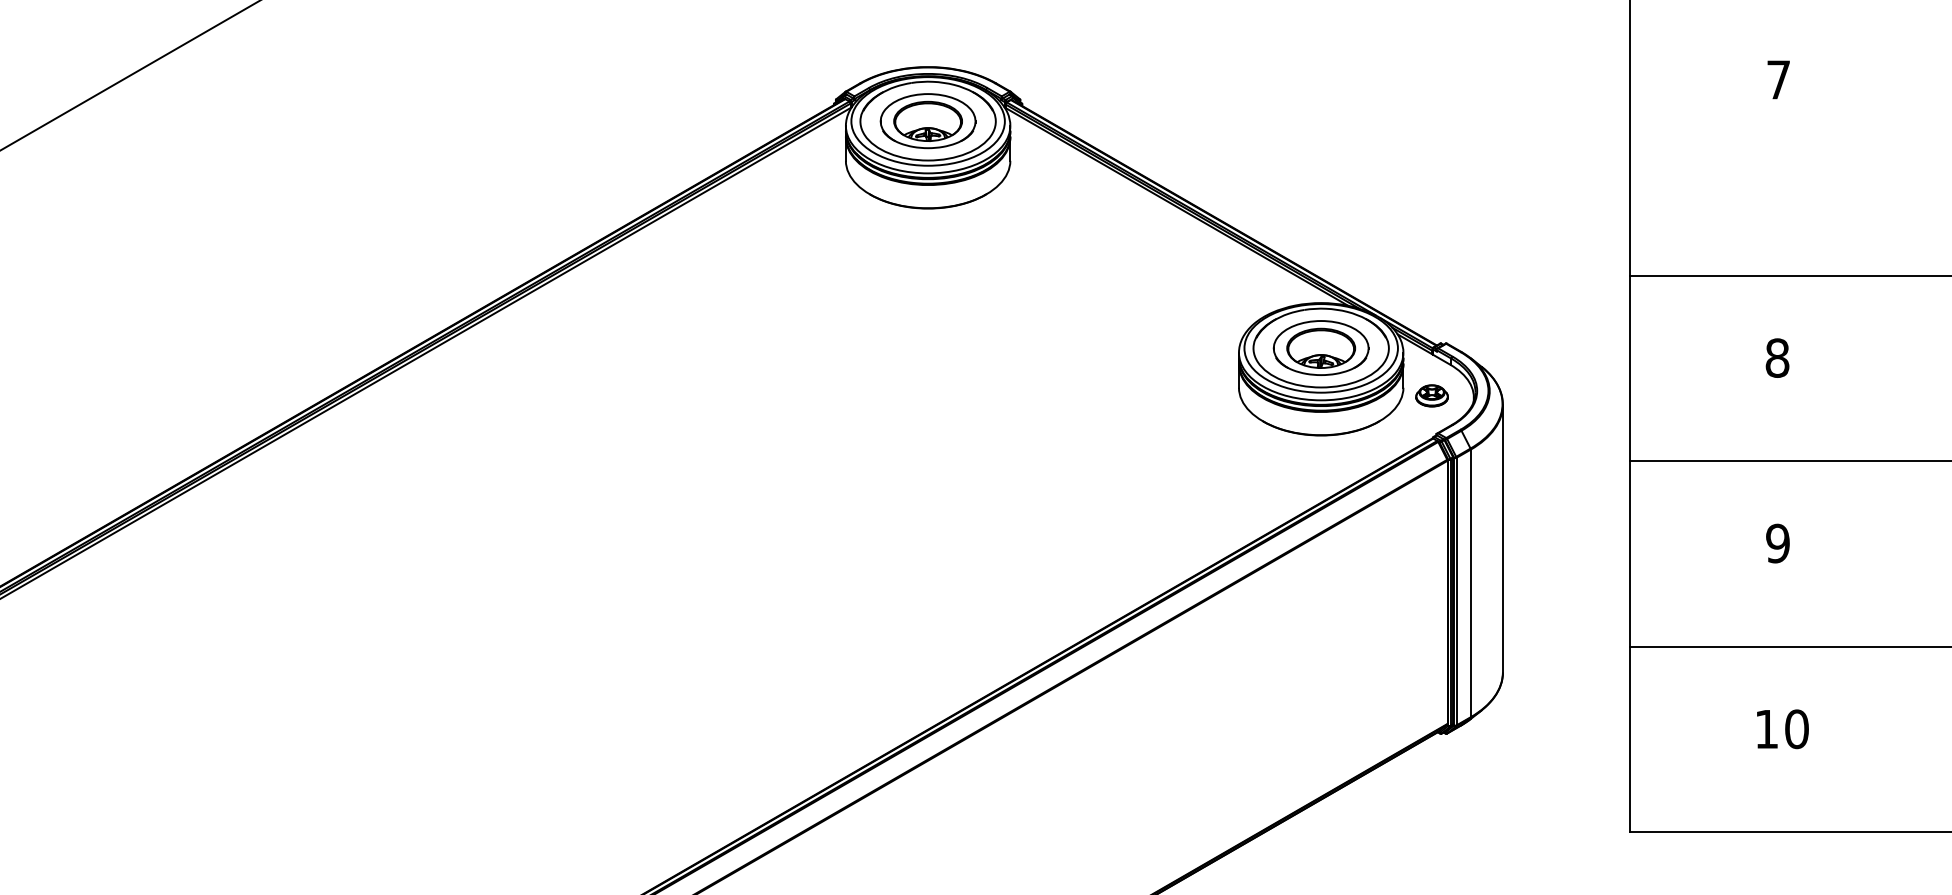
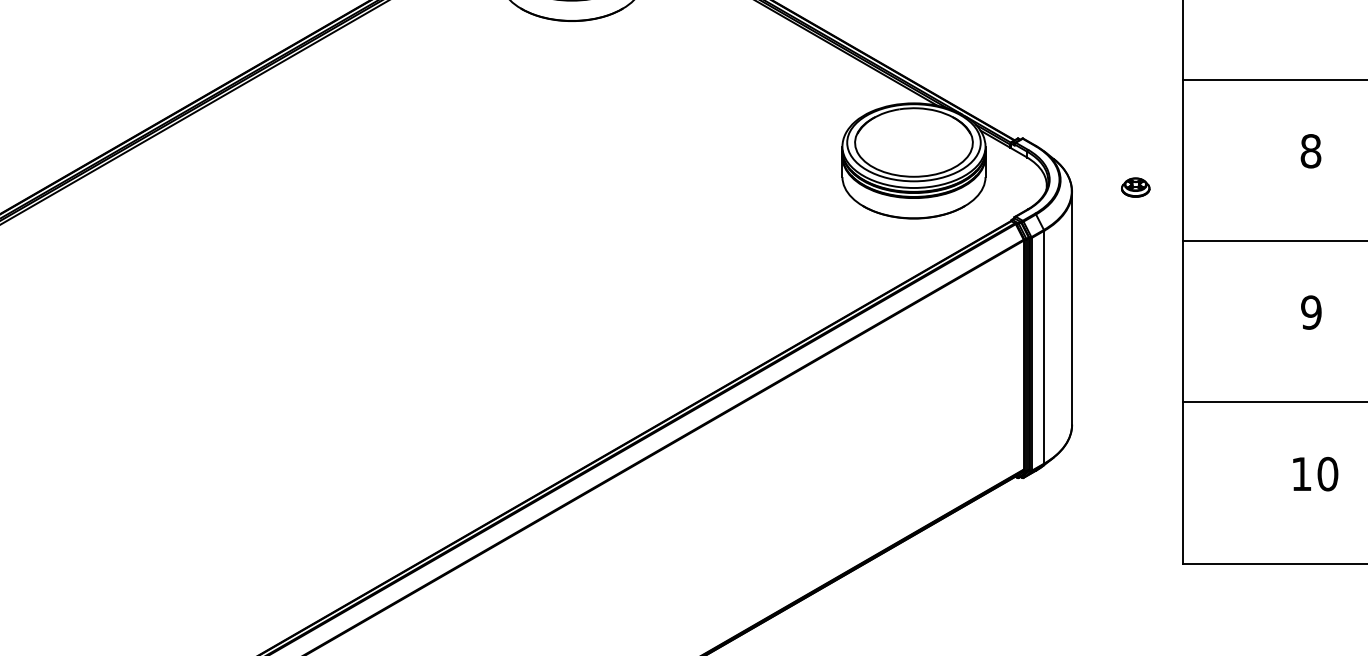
part: (1320, 347) -> (913, 142), removed
part: (1431, 395) -> (1135, 187), moved

